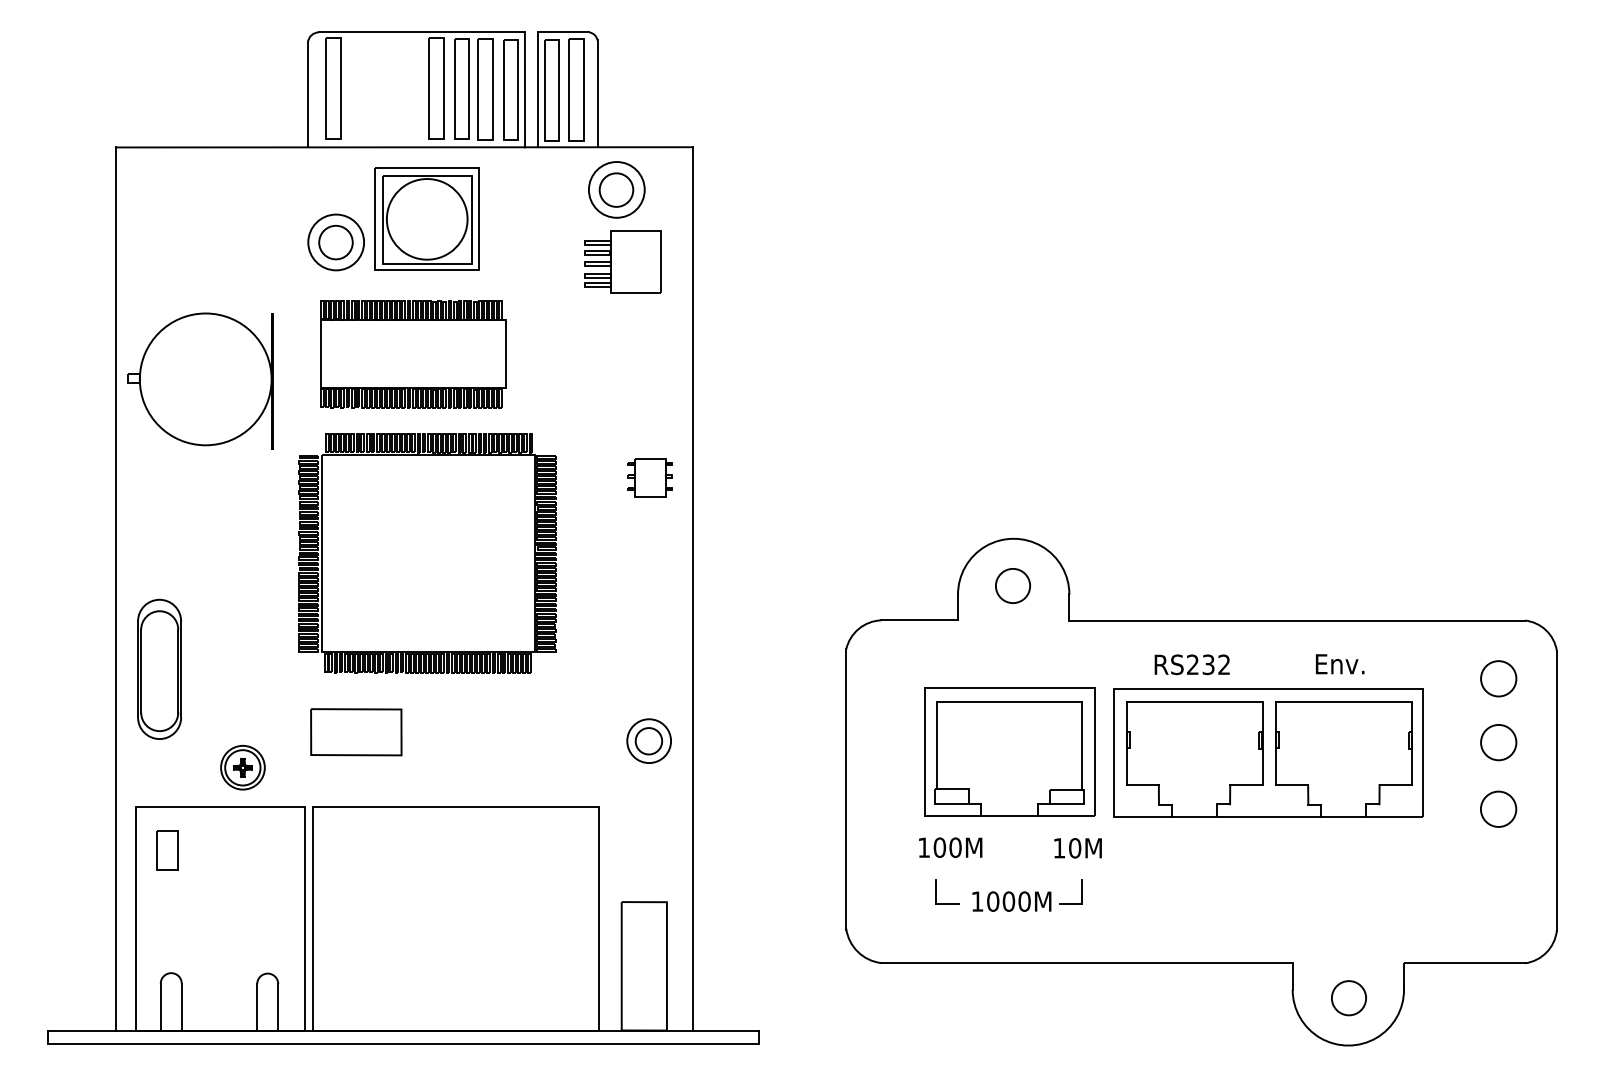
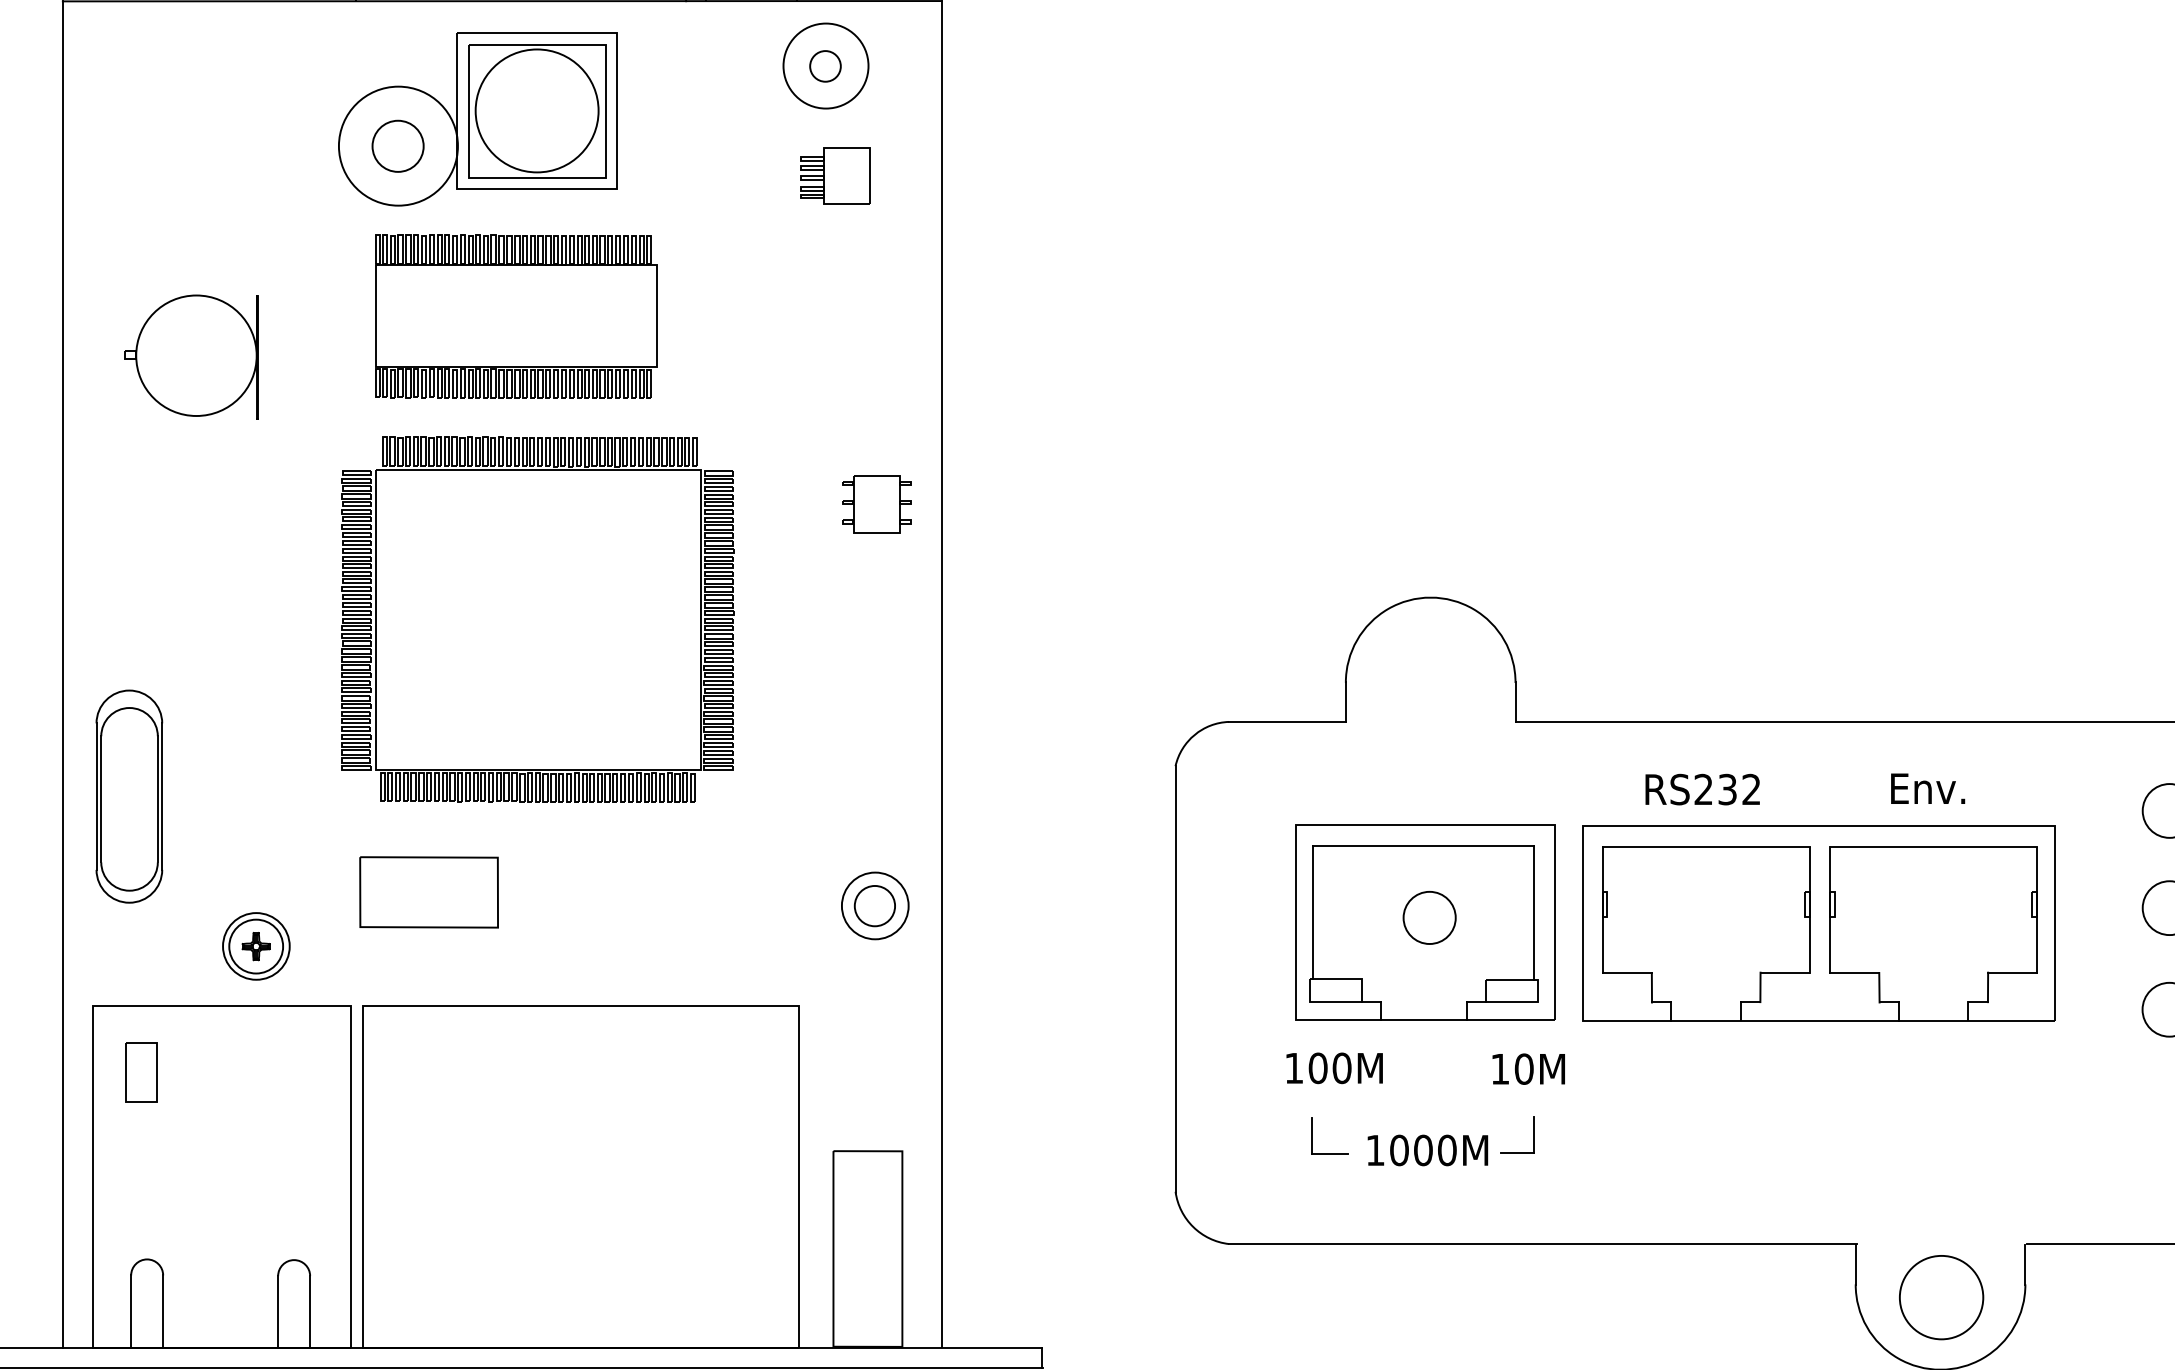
circle: (616, 189) -> (825, 65), size x0.6
circle: (336, 242) -> (398, 146), size x1.4
part: (622, 261) -> (834, 175), size x0.6
part: (200, 380) -> (191, 356), size x0.6
circle: (1012, 585) -> (1428, 917), moved
circle: (1348, 998) -> (1940, 1298), size x1.6

